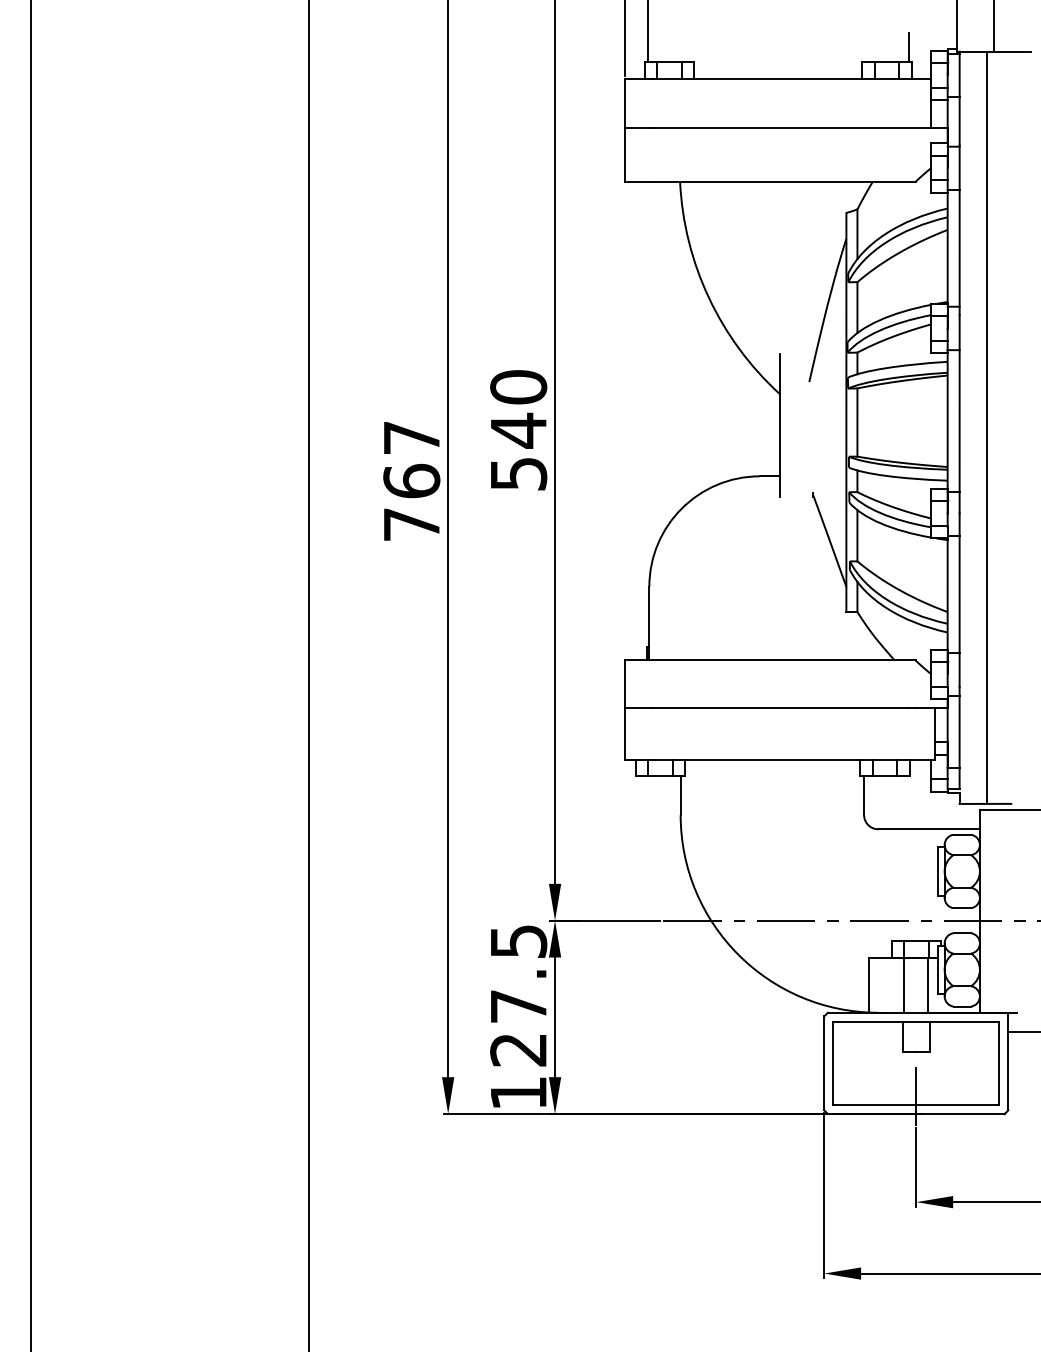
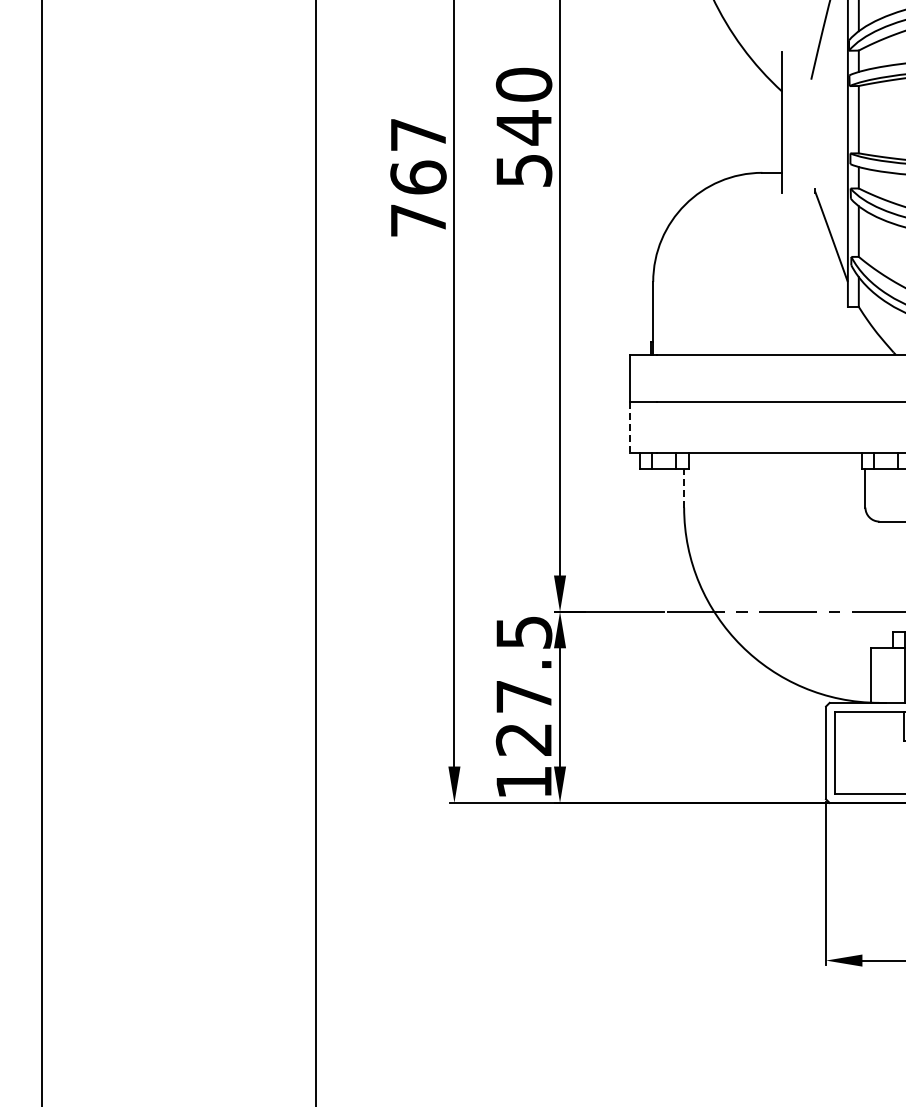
line: (625, 734) -> (629, 427), solid -> dashed
line: (680, 795) -> (683, 488), solid -> dashed

